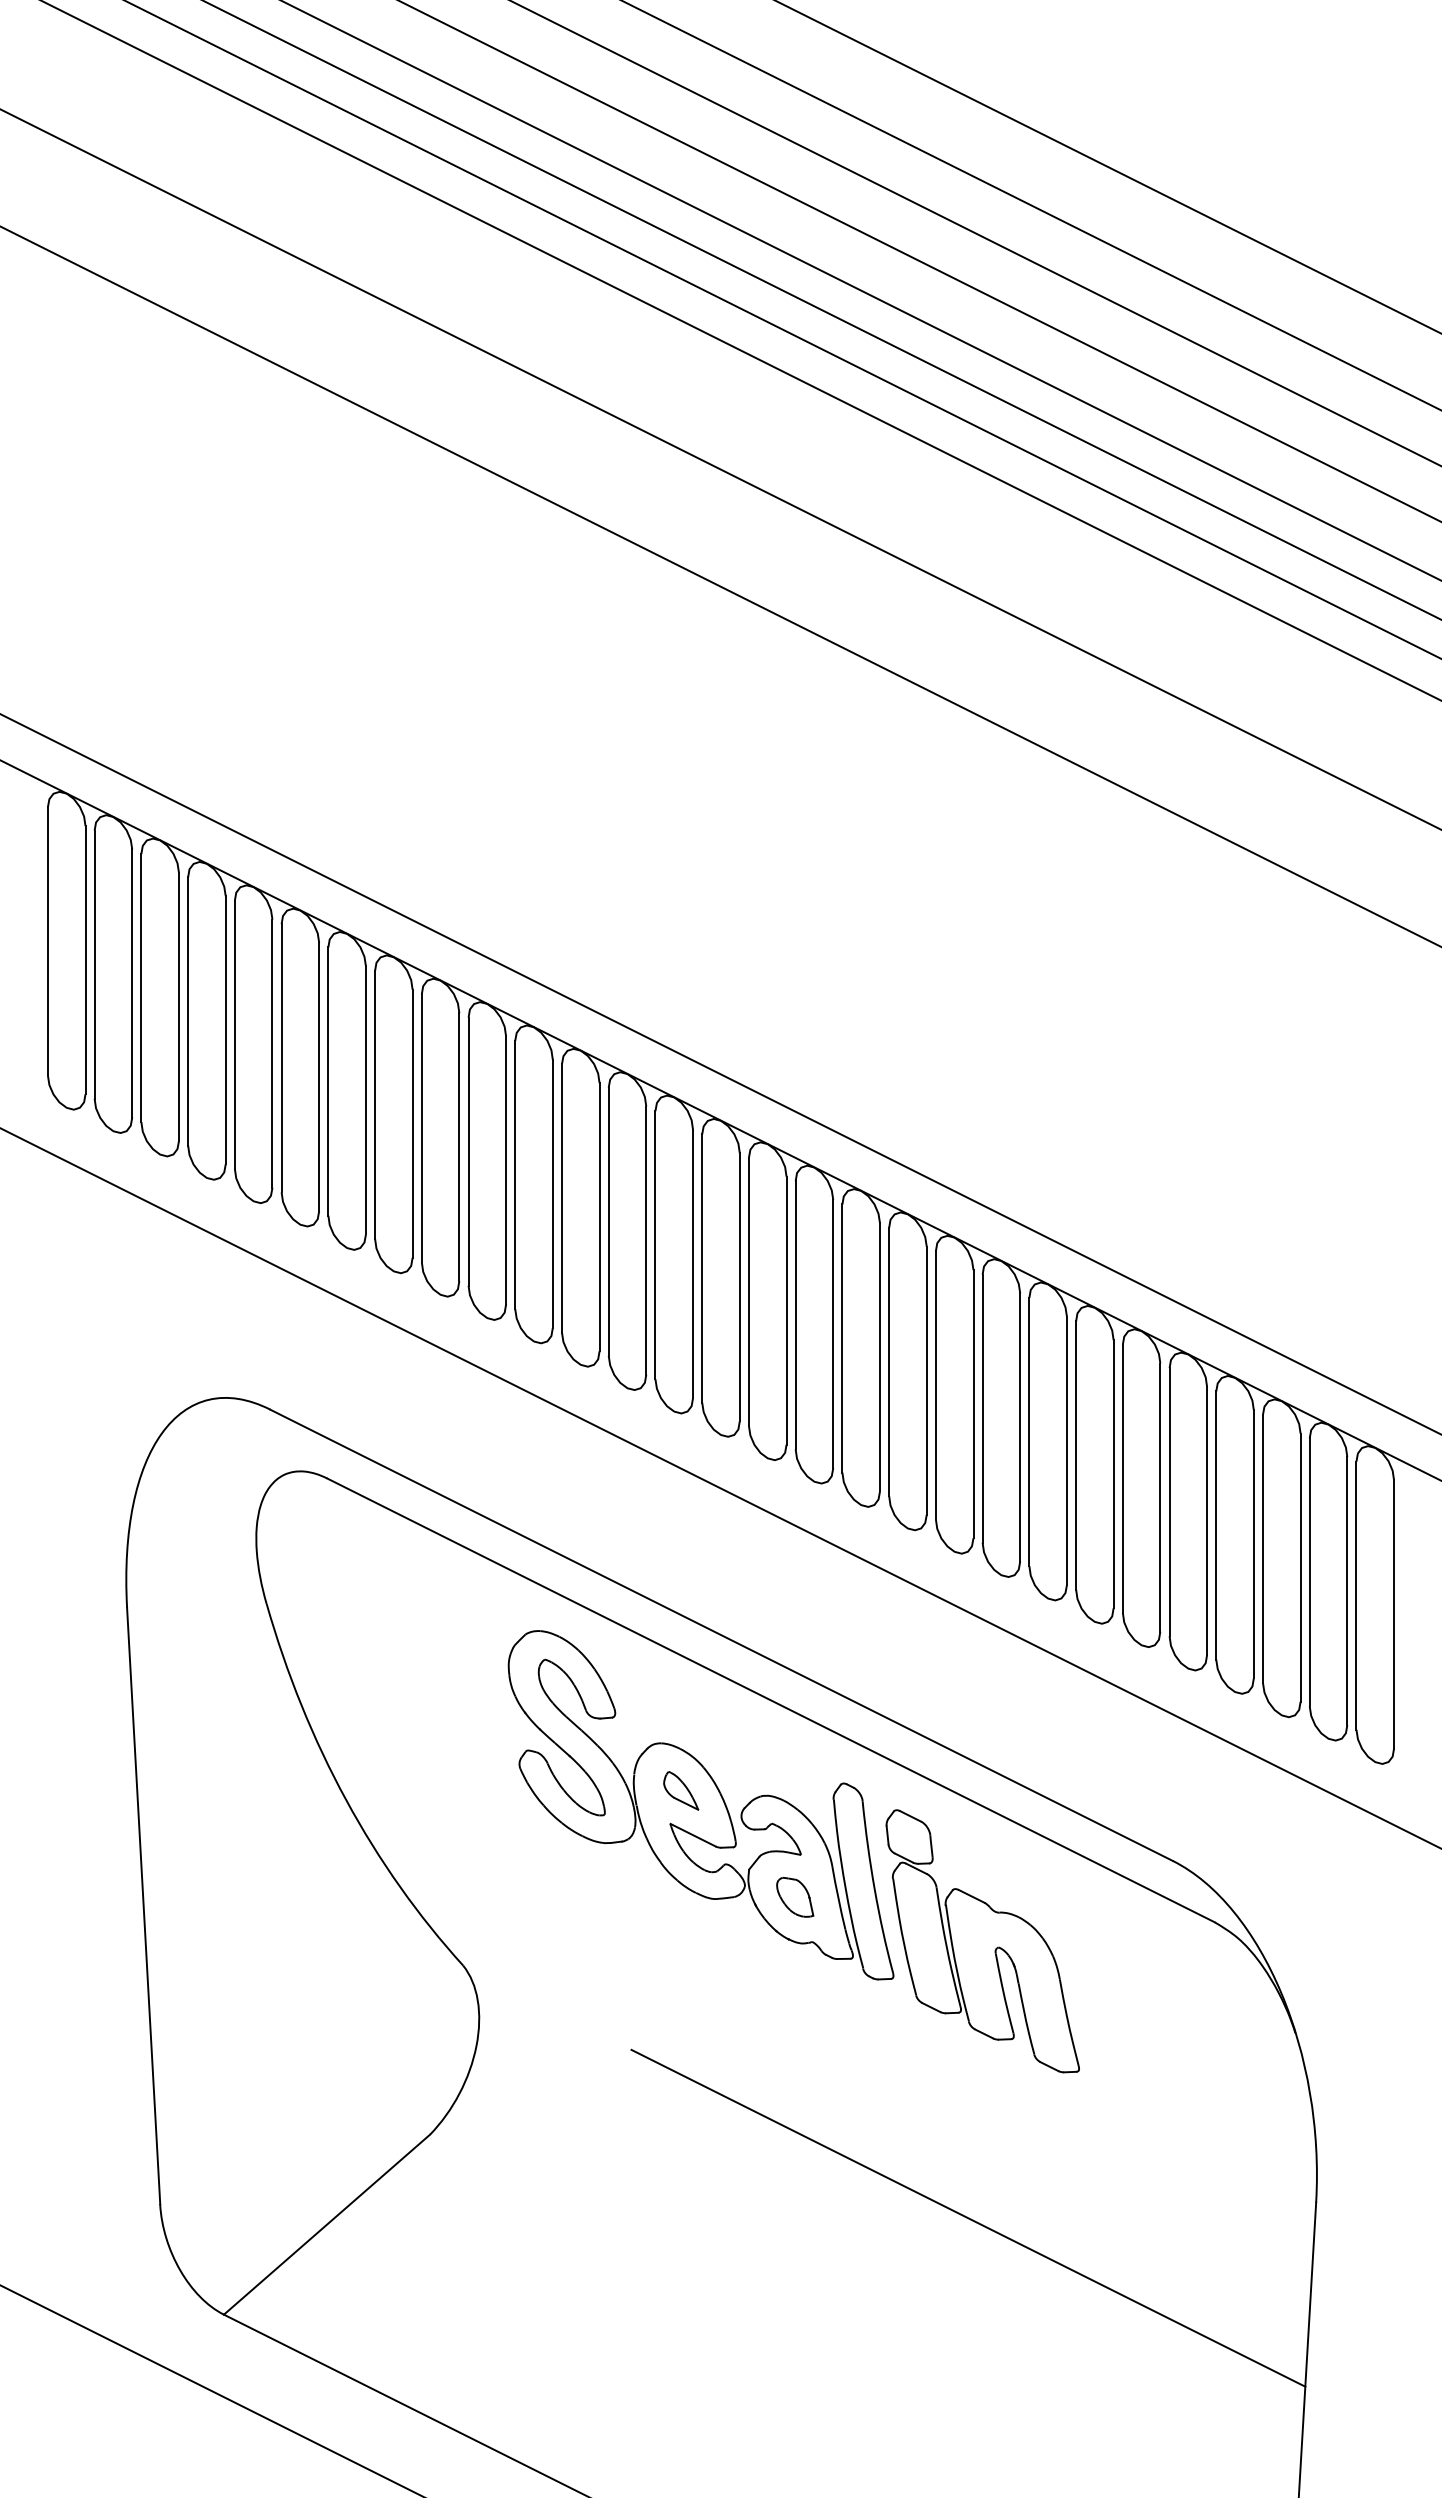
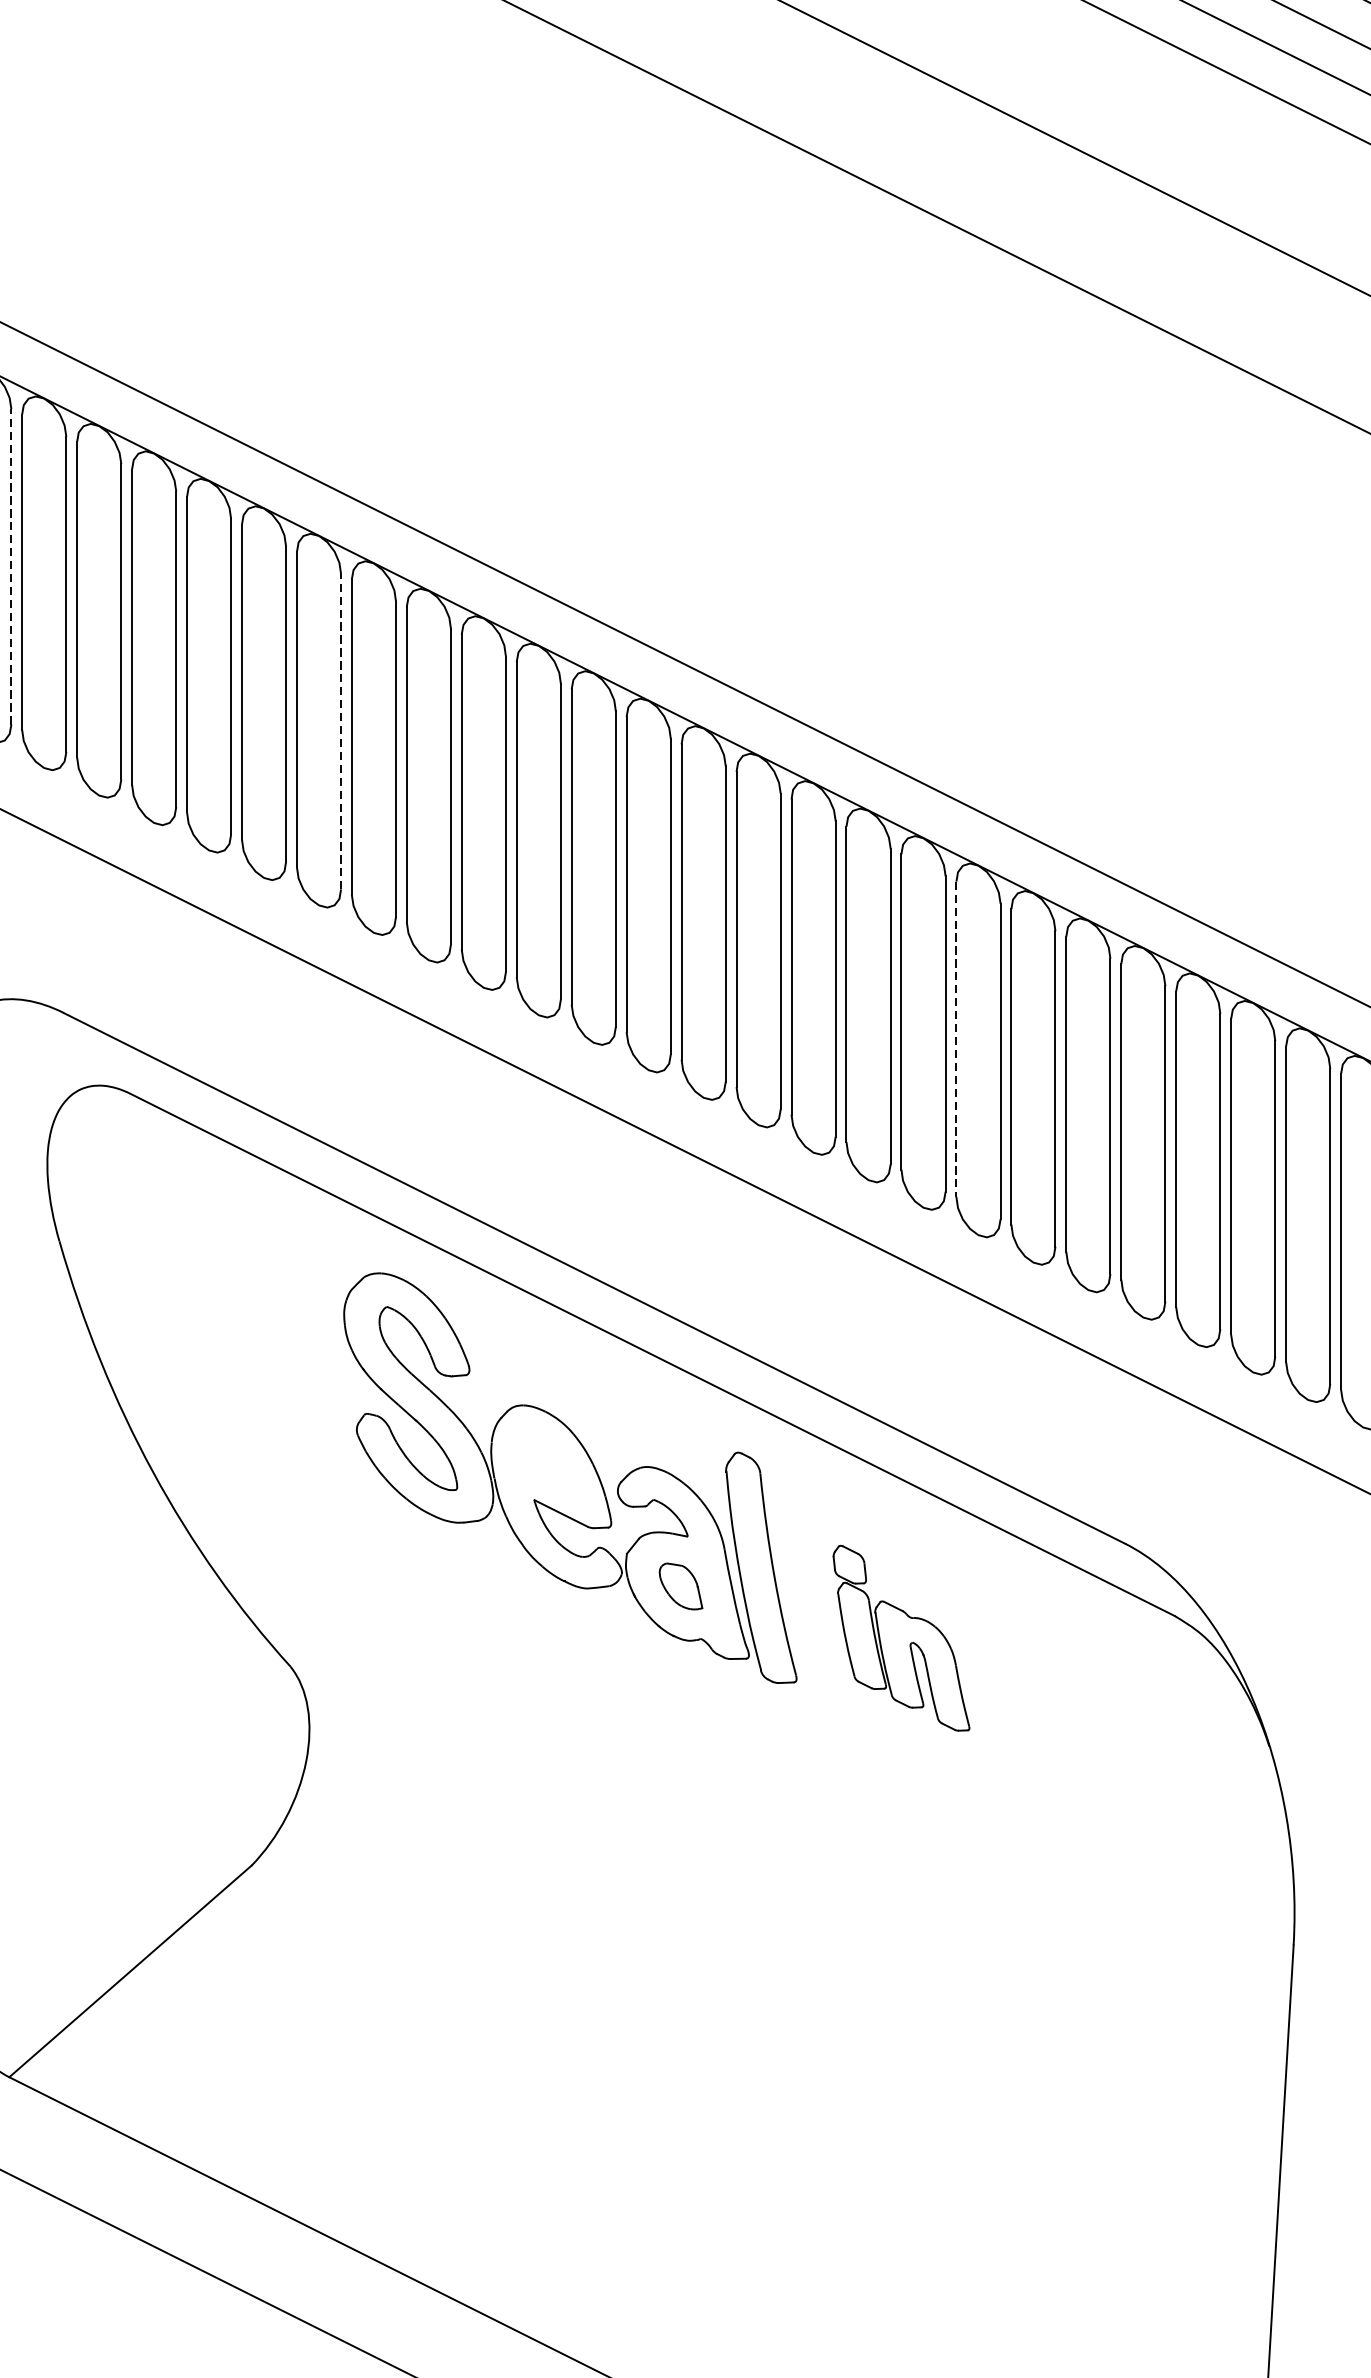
line: (225, 1029) -> (11, 565), solid -> dashed
line: (506, 1169) -> (341, 730), solid -> dashed
line: (1029, 1432) -> (956, 1039), solid -> dashed
part: (681, 1790) -> (547, 1460), removed
part: (982, 1941) -> (901, 1638), size x0.6
line: (968, 2217) -> (884, 1962), removed

